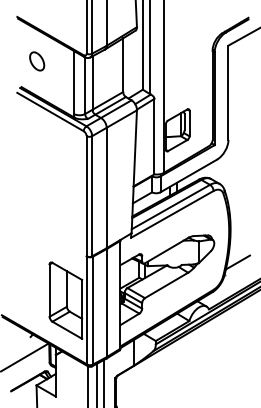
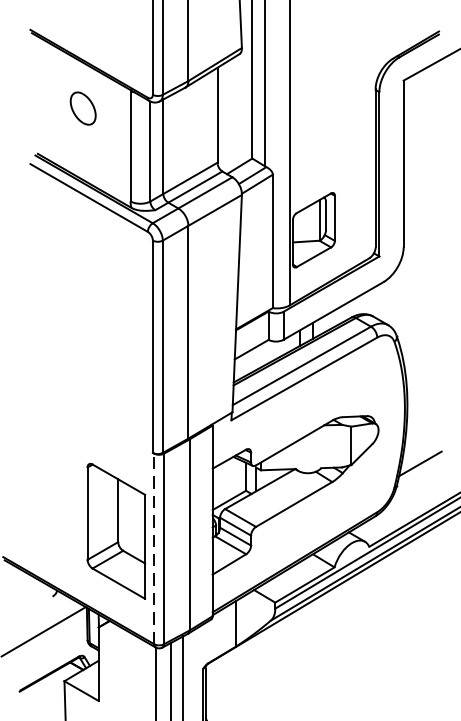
part: (37, 61) -> (83, 108), moved
line: (87, 310) -> (154, 548), solid -> dashed

